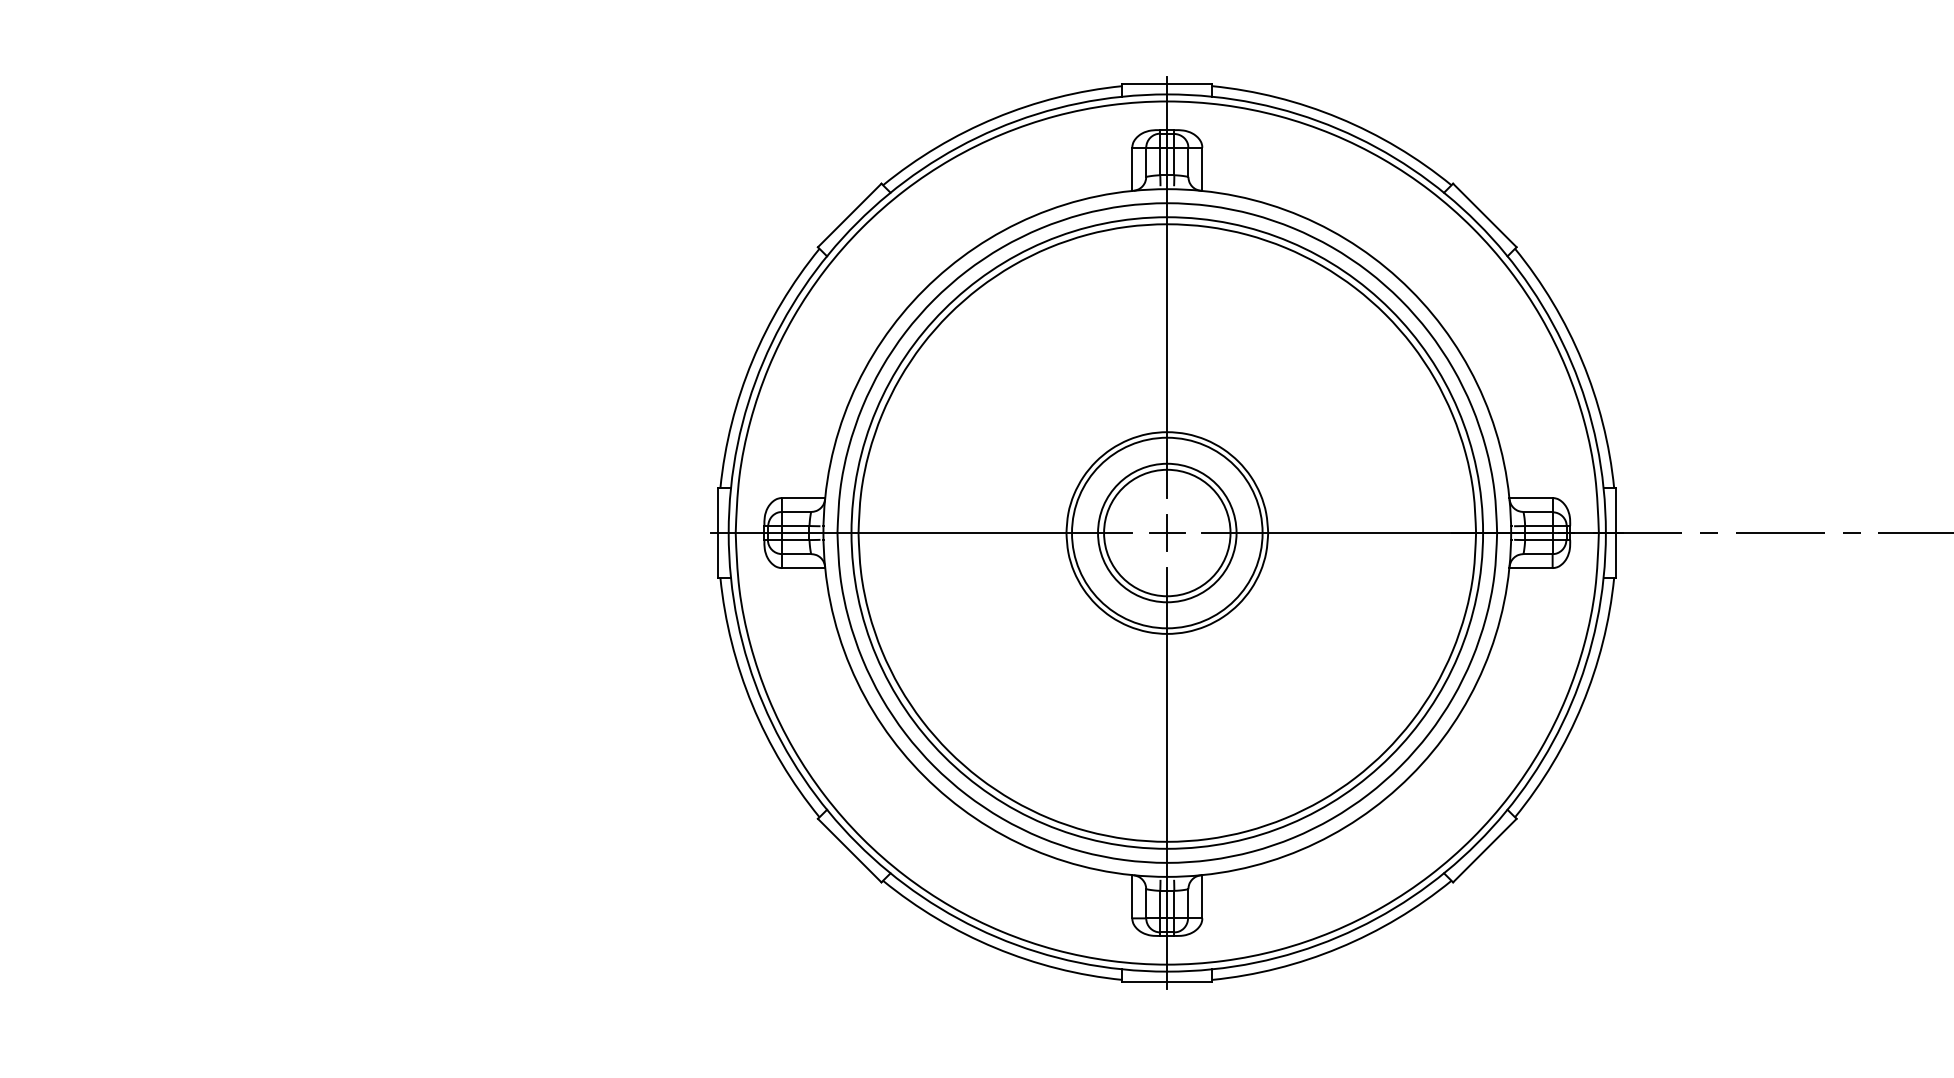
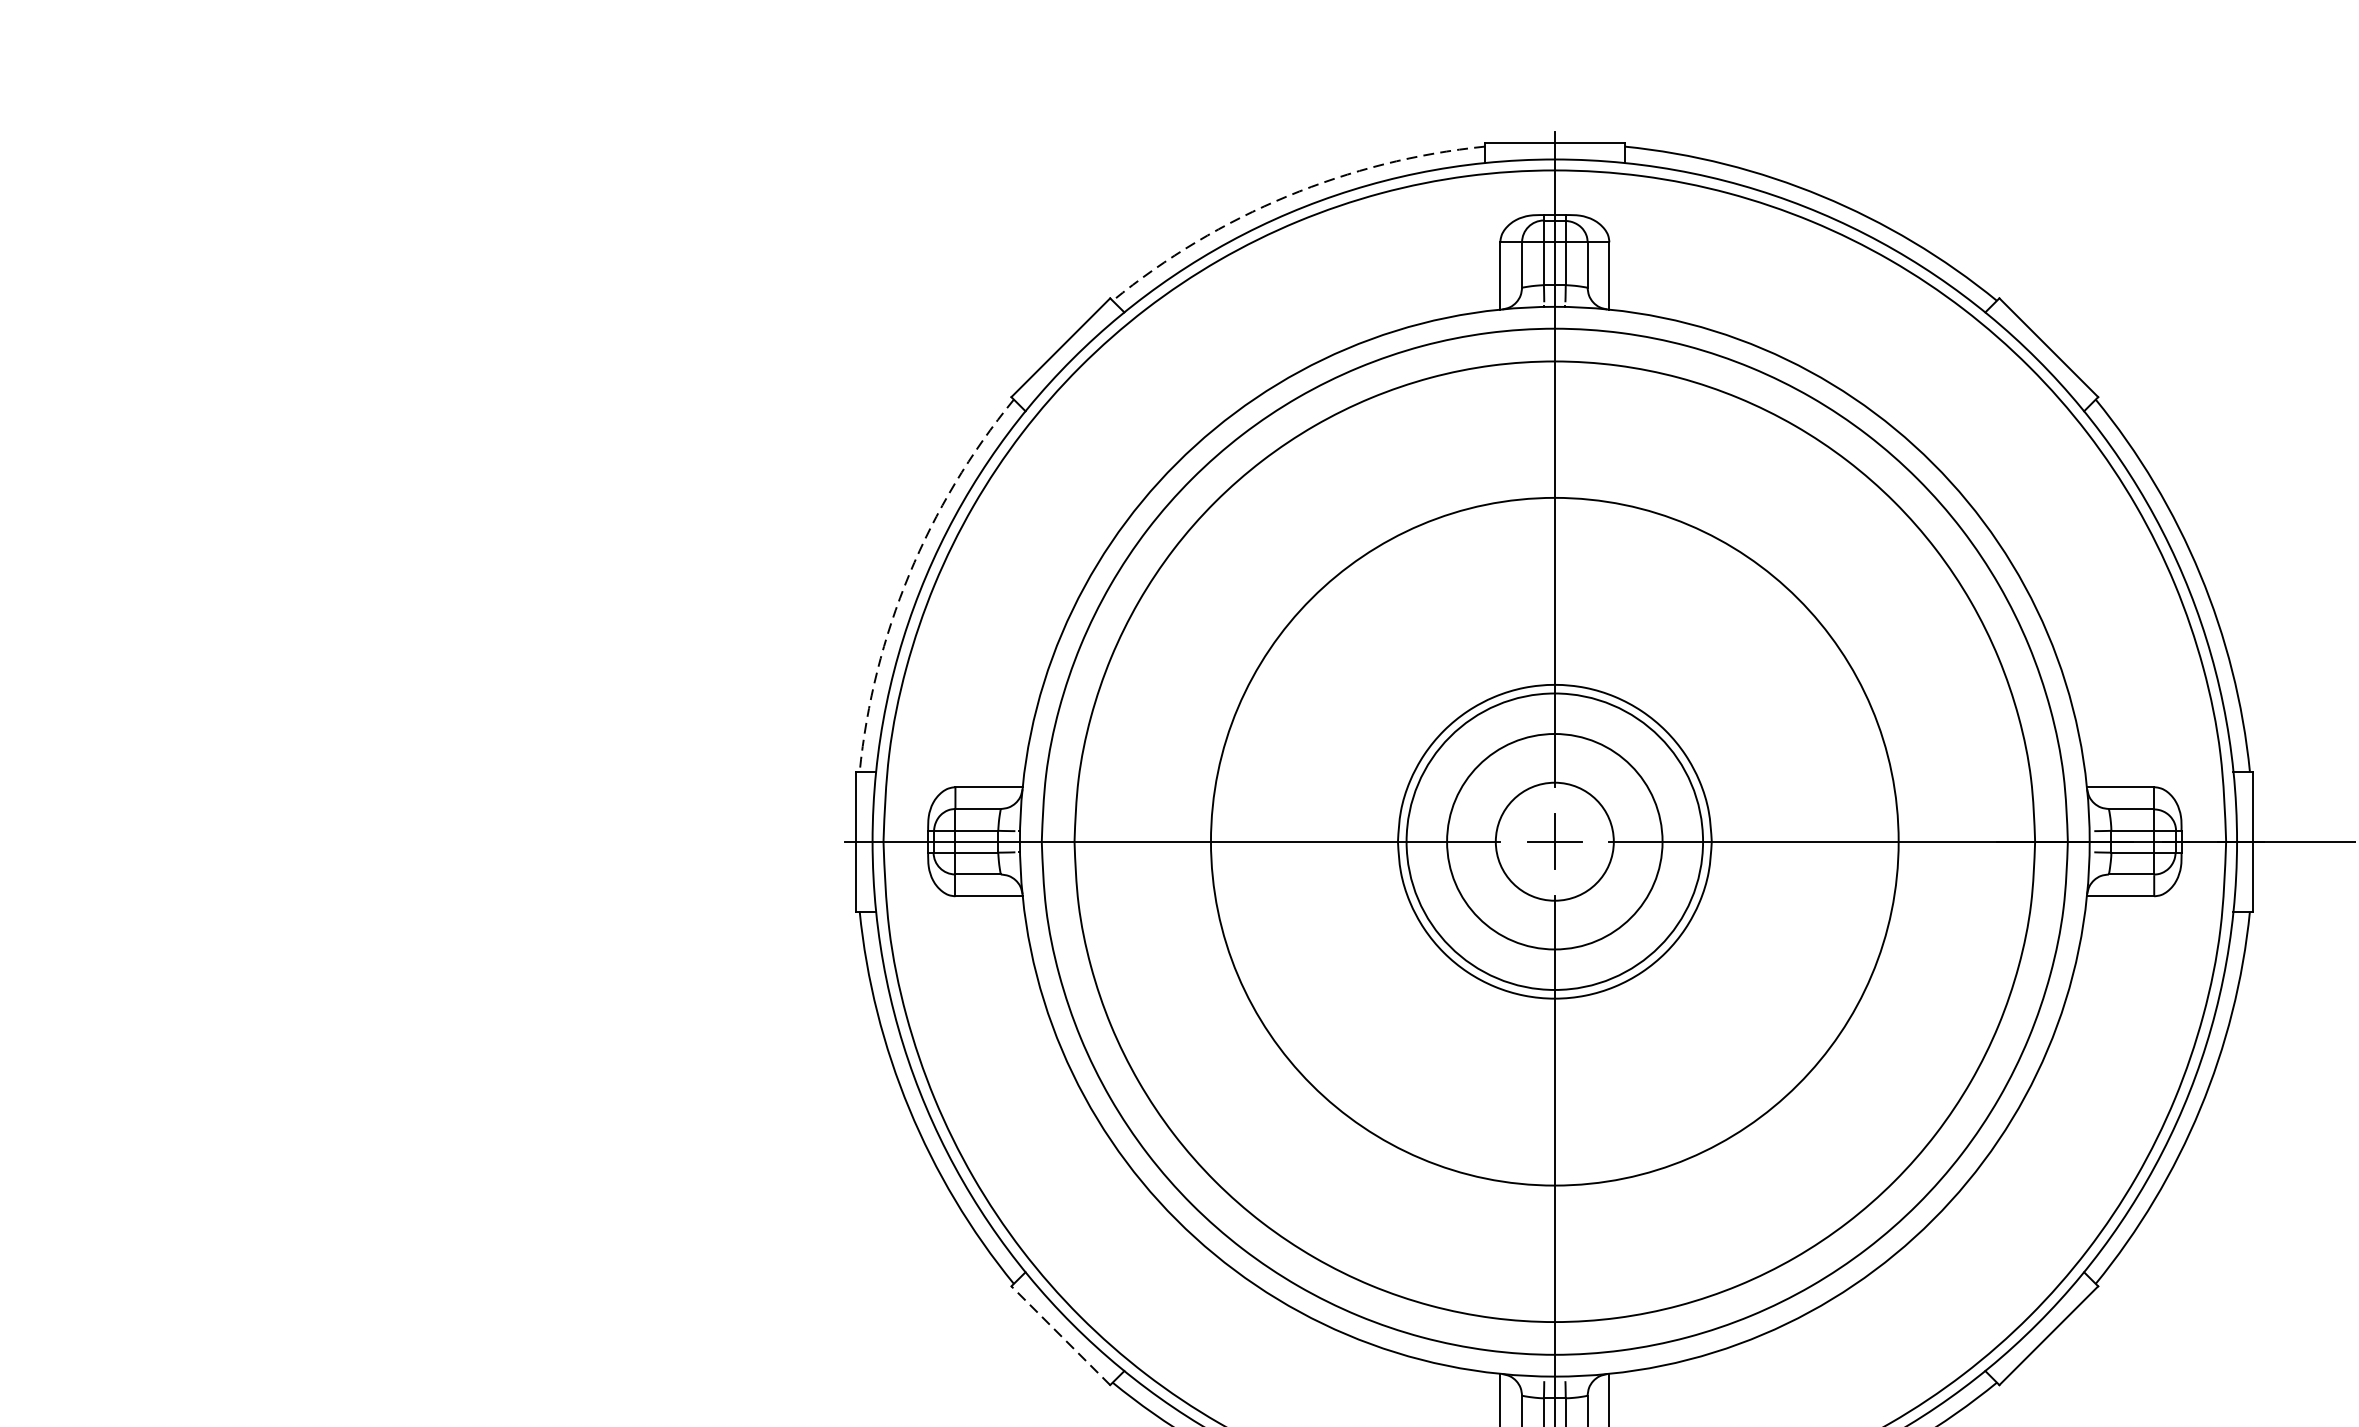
arc: (995, 118) -> (1287, 196), solid -> dashed
arc: (752, 361) -> (909, 574), solid -> dashed
circle: (1167, 532) -> (1555, 840), size x0.6
circle: (1167, 532) -> (1555, 840), size x0.7
line: (849, 850) -> (1060, 1335), solid -> dashed

